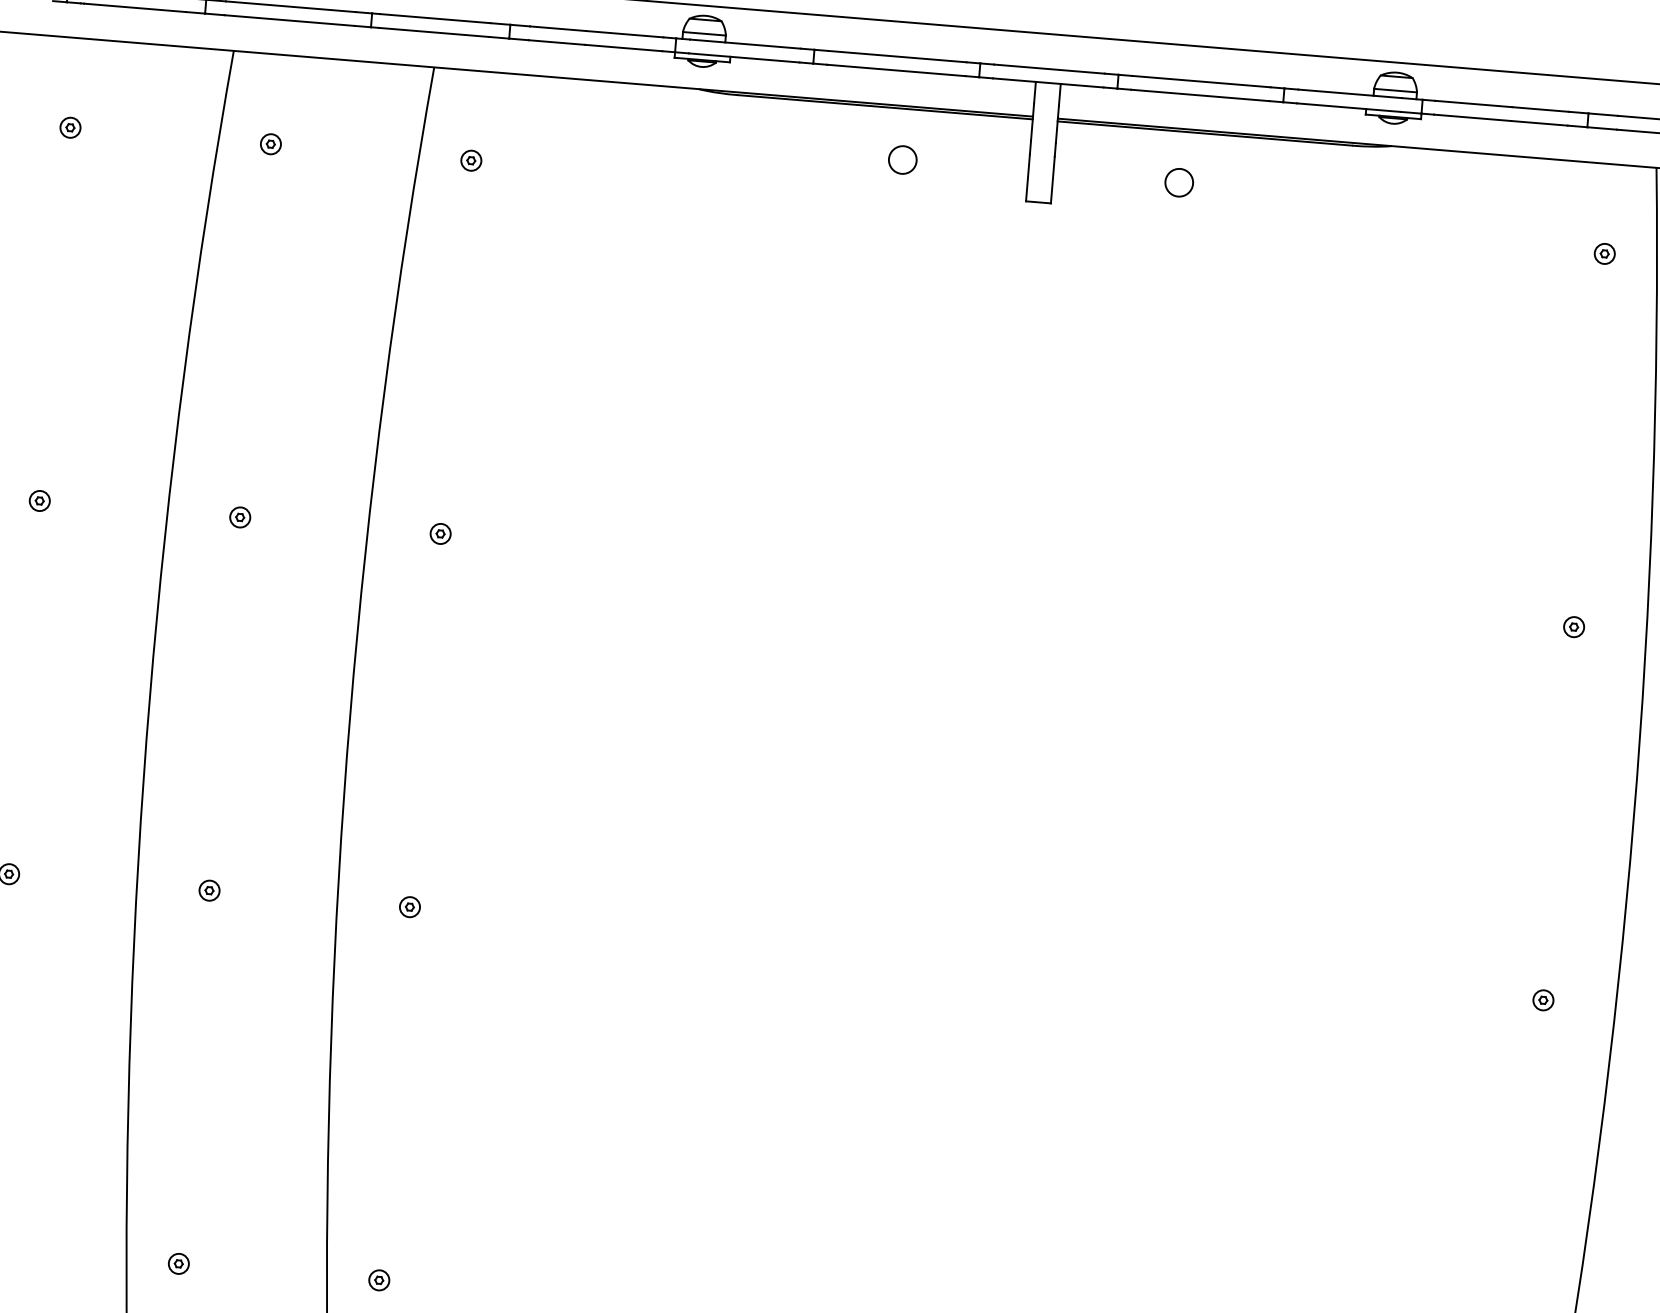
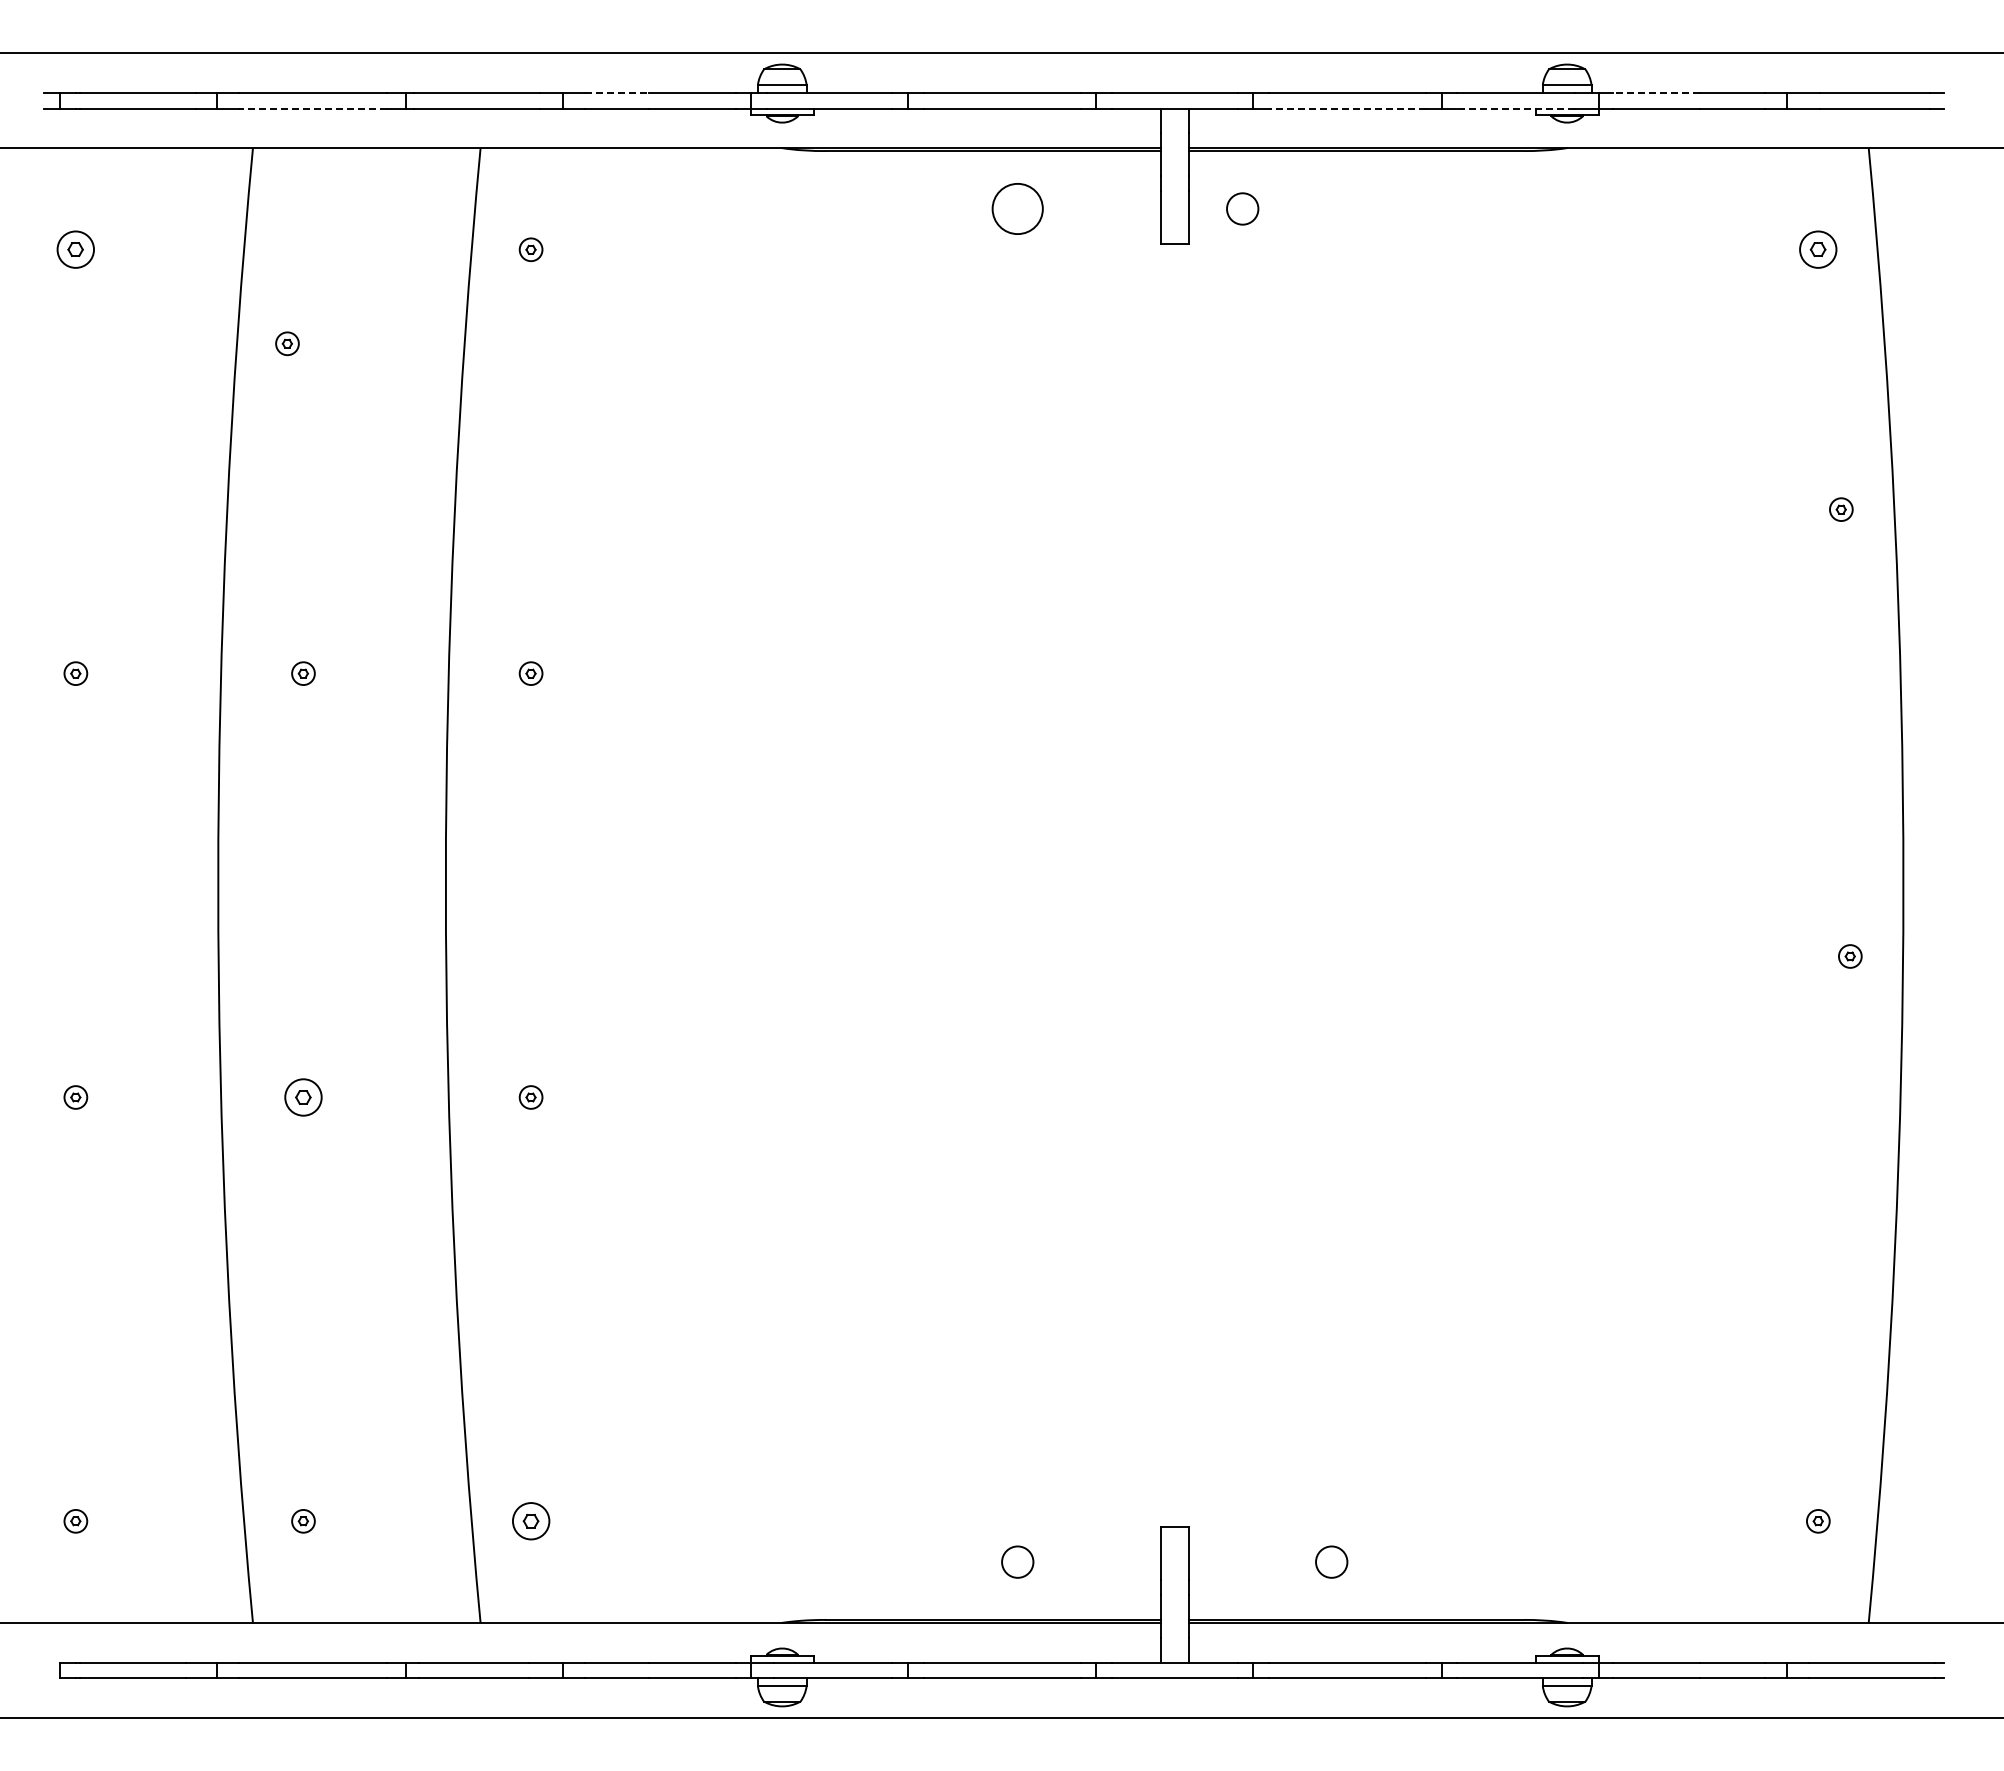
line: (289, 20) -> (313, 108), solid -> dashed
line: (558, 28) -> (617, 92), solid -> dashed
line: (1199, 95) -> (1346, 108), solid -> dashed
line: (1473, 103) -> (1656, 92), solid -> dashed
line: (1349, 107) -> (1516, 108), solid -> dashed
part: (70, 127) -> (75, 249), size x1.6
part: (270, 144) -> (287, 343), moved
circle: (902, 159) -> (1017, 208), size x1.6
circle: (1179, 182) -> (1242, 208), moved
part: (1604, 253) -> (1818, 249), size x1.6
part: (1574, 627) -> (1841, 509), moved
part: (209, 890) -> (303, 1097), size x1.6
part: (1543, 1000) -> (1850, 956), moved
part: (378, 1280) -> (530, 1521), size x1.6

